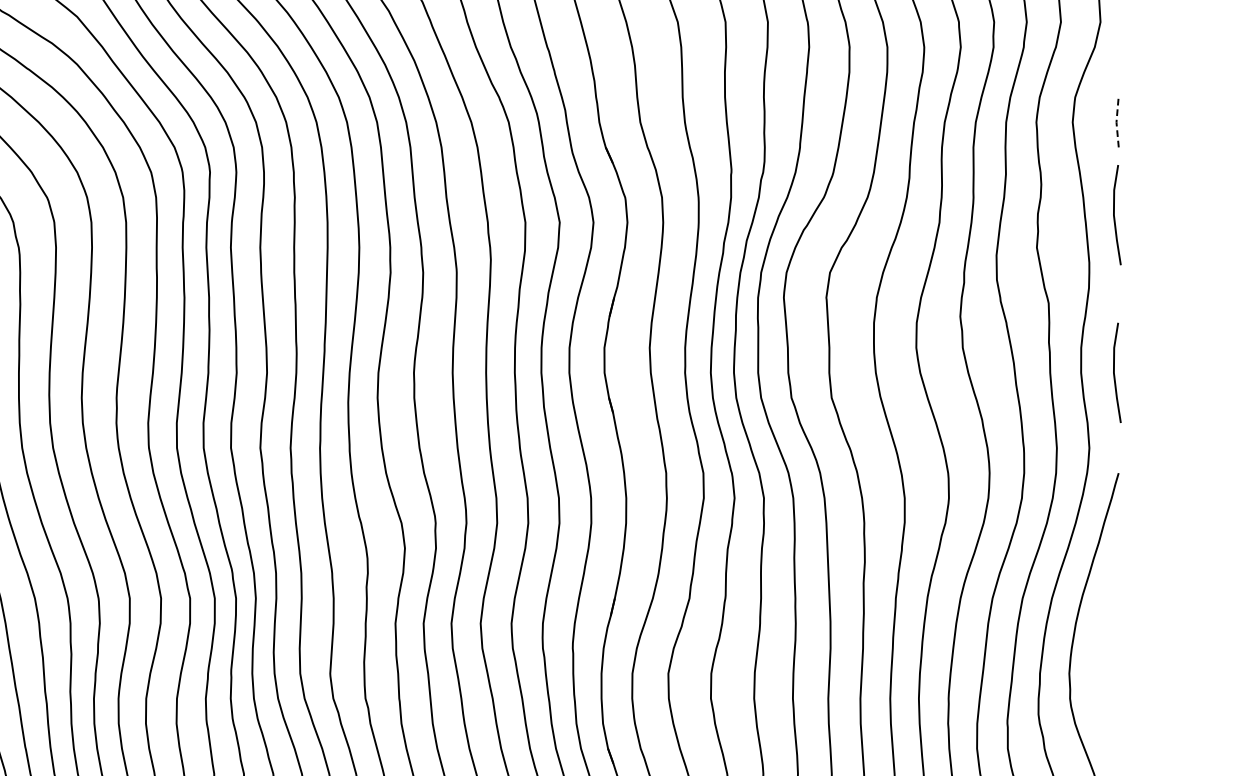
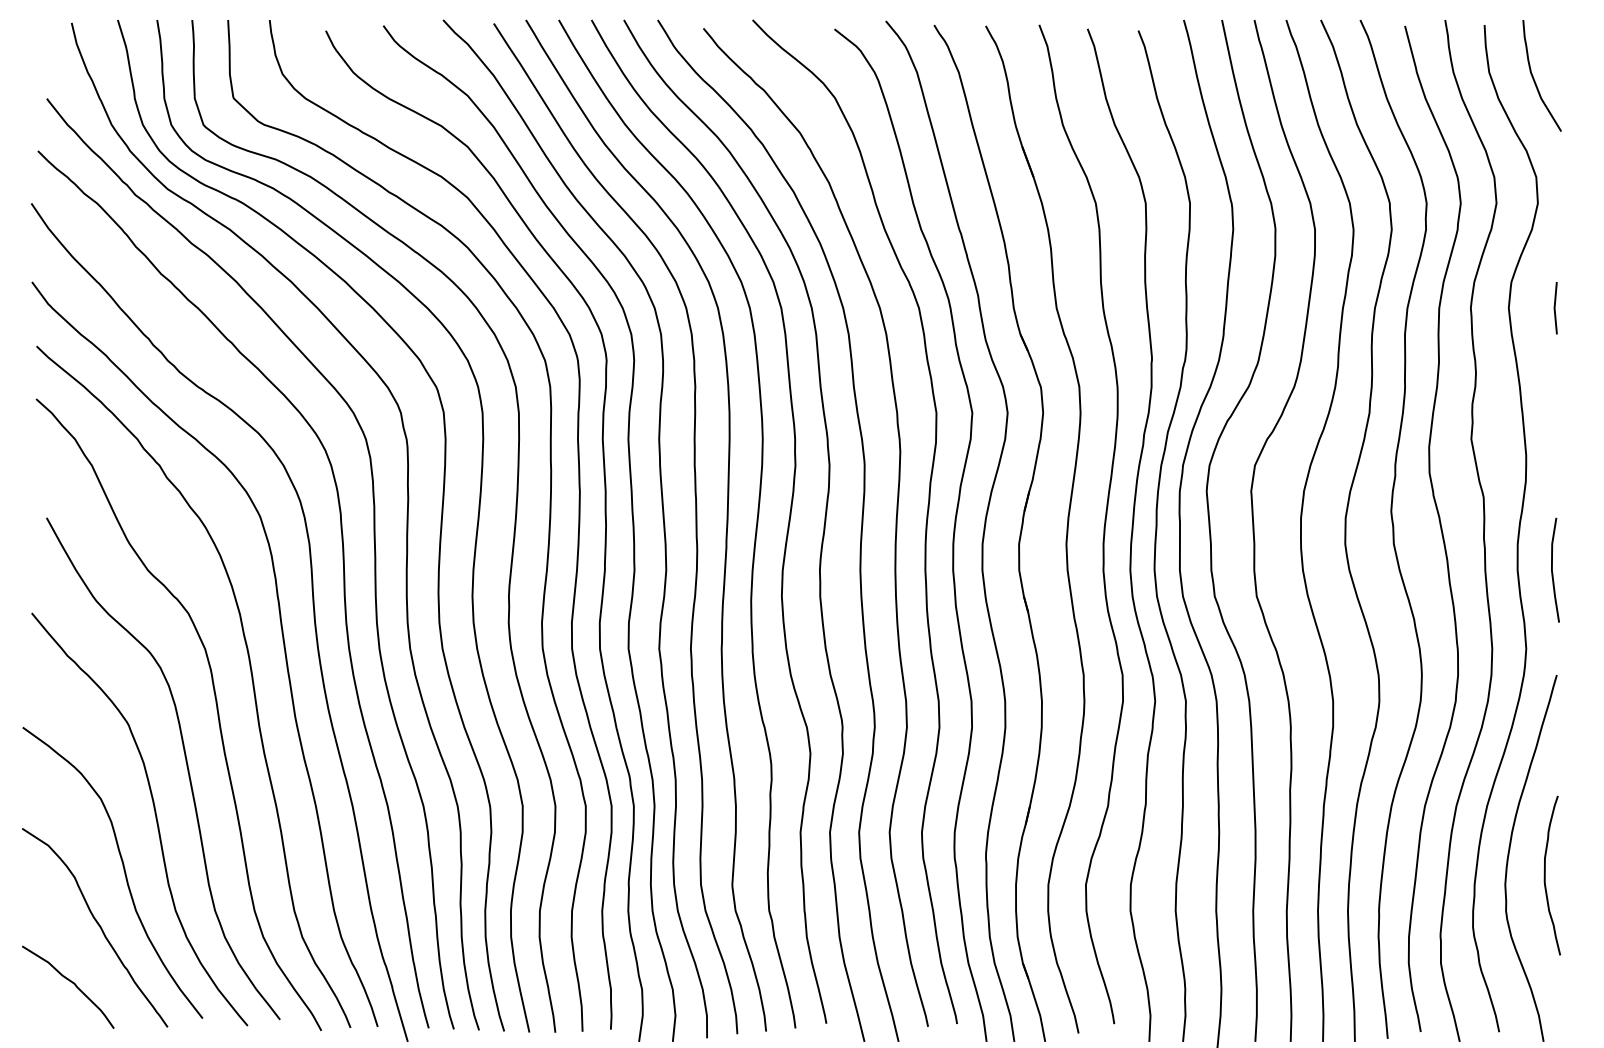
line: (1116, 122) -> (1554, 308), dashed -> solid
line: (1114, 214) -> (1552, 404), removed
curve: (1107, 664) -> (1545, 875), added

